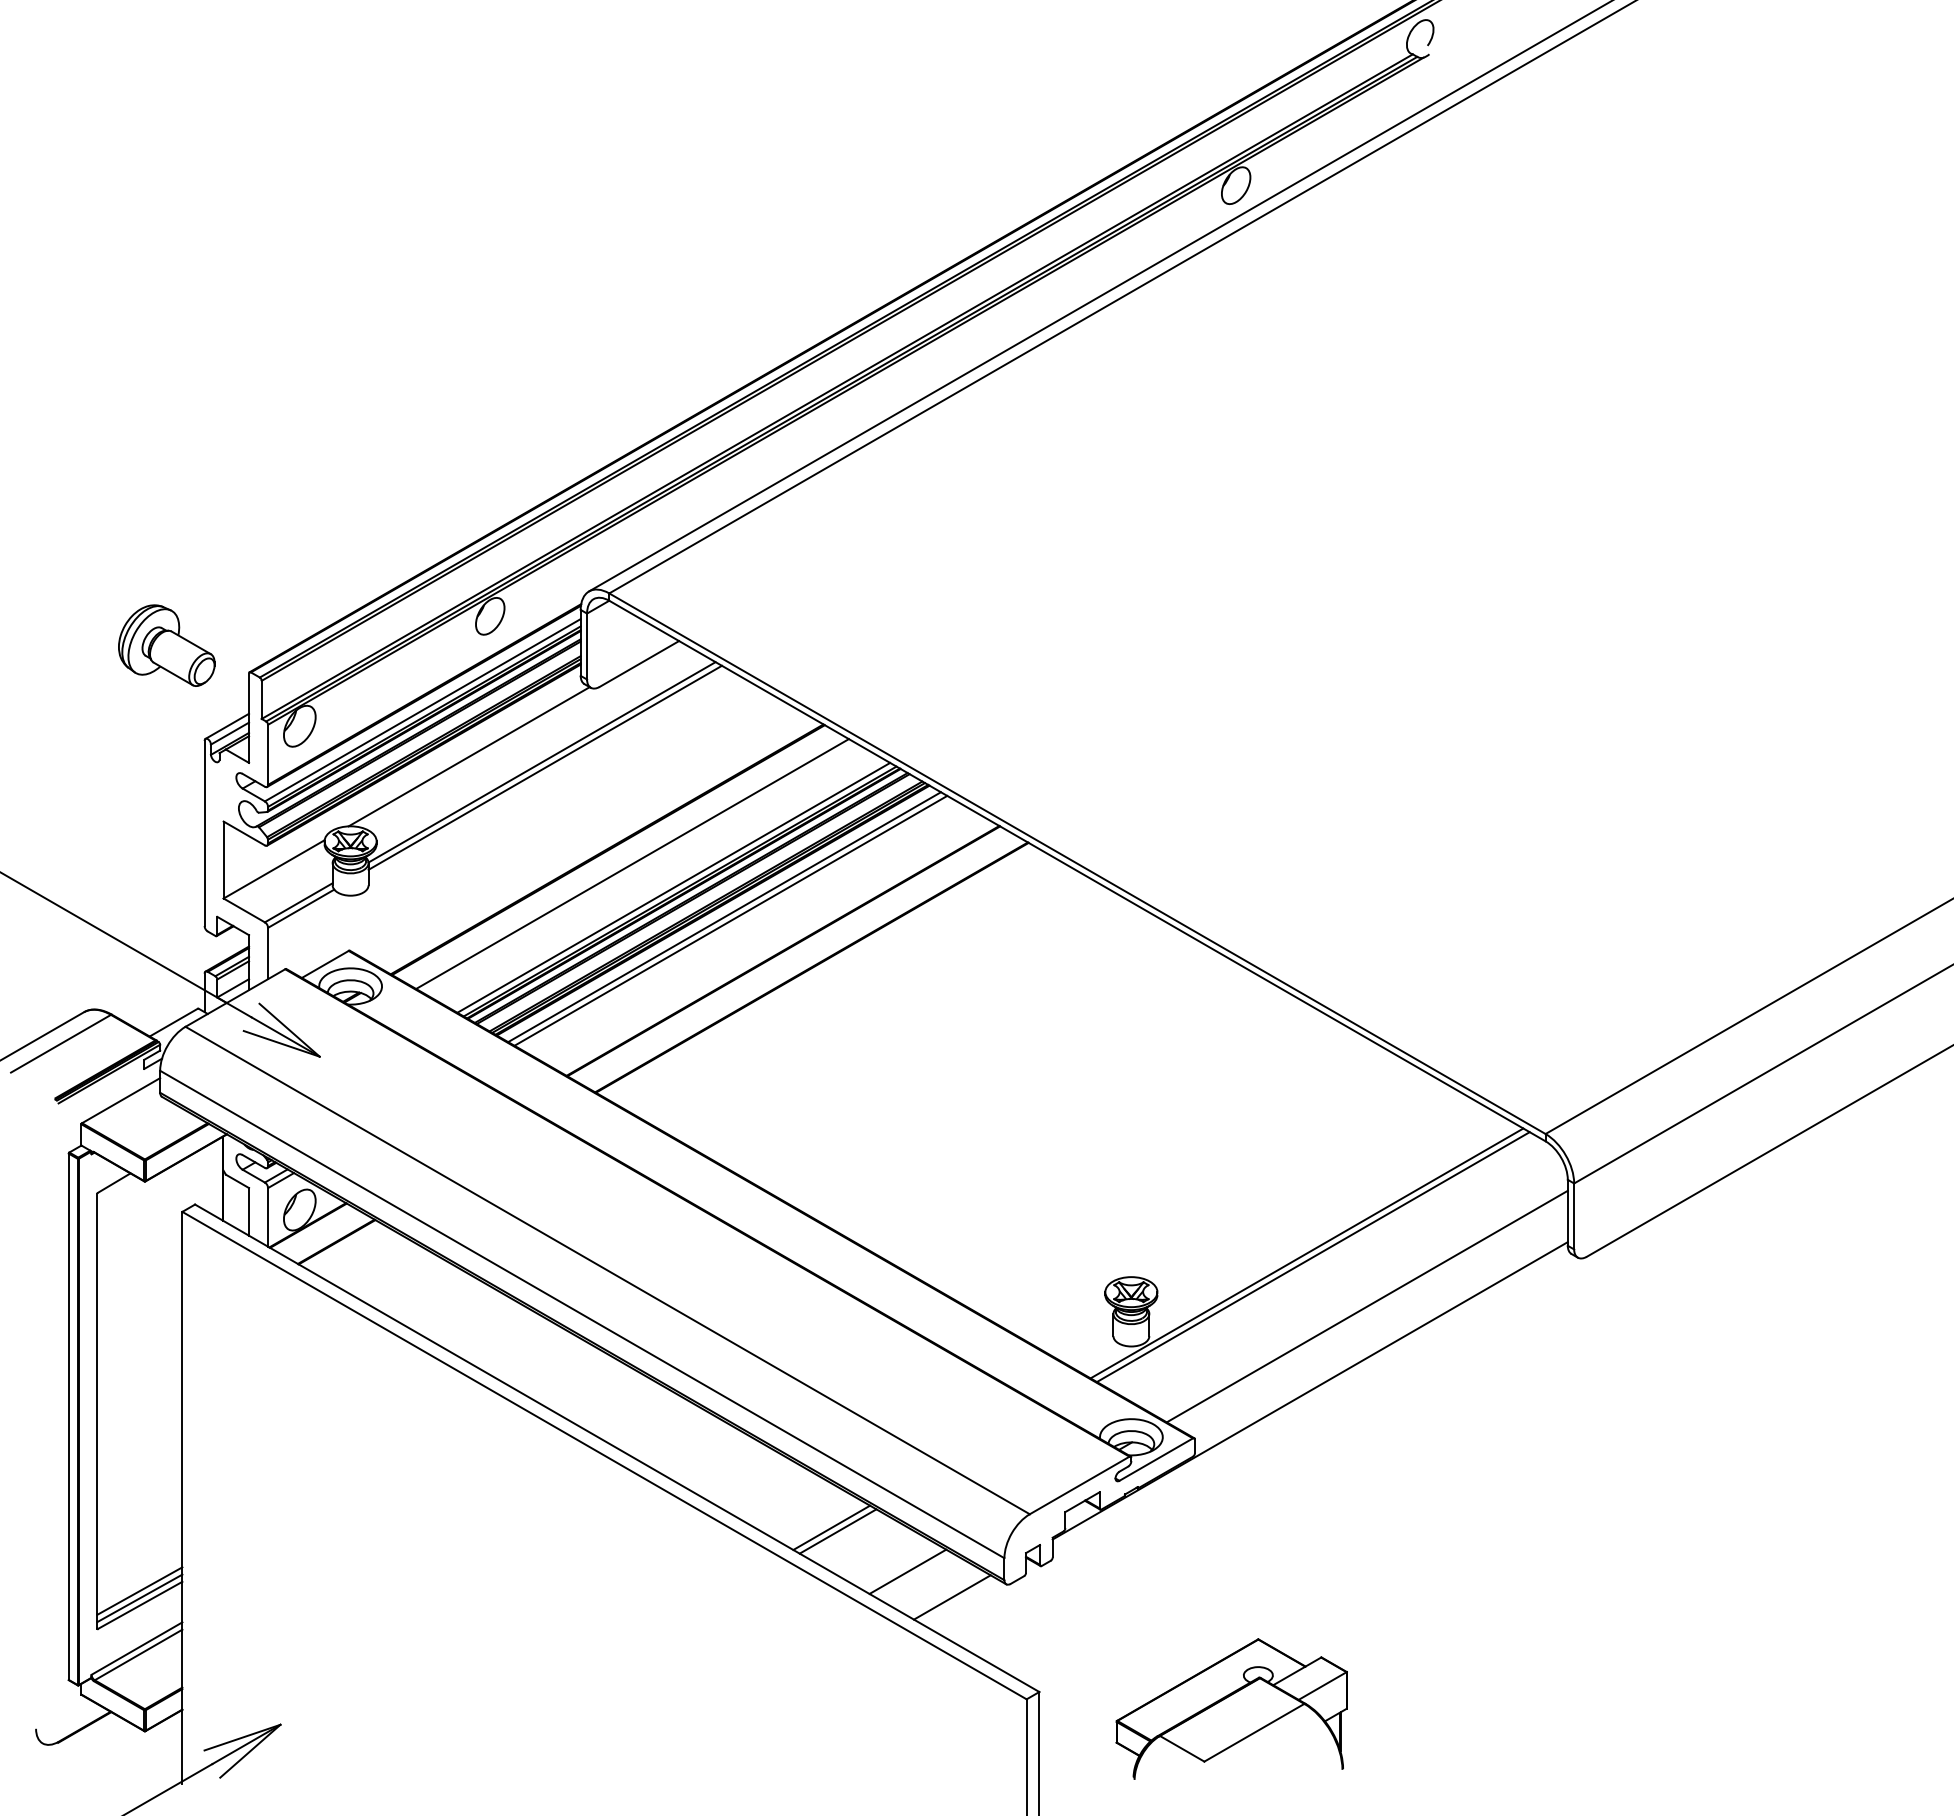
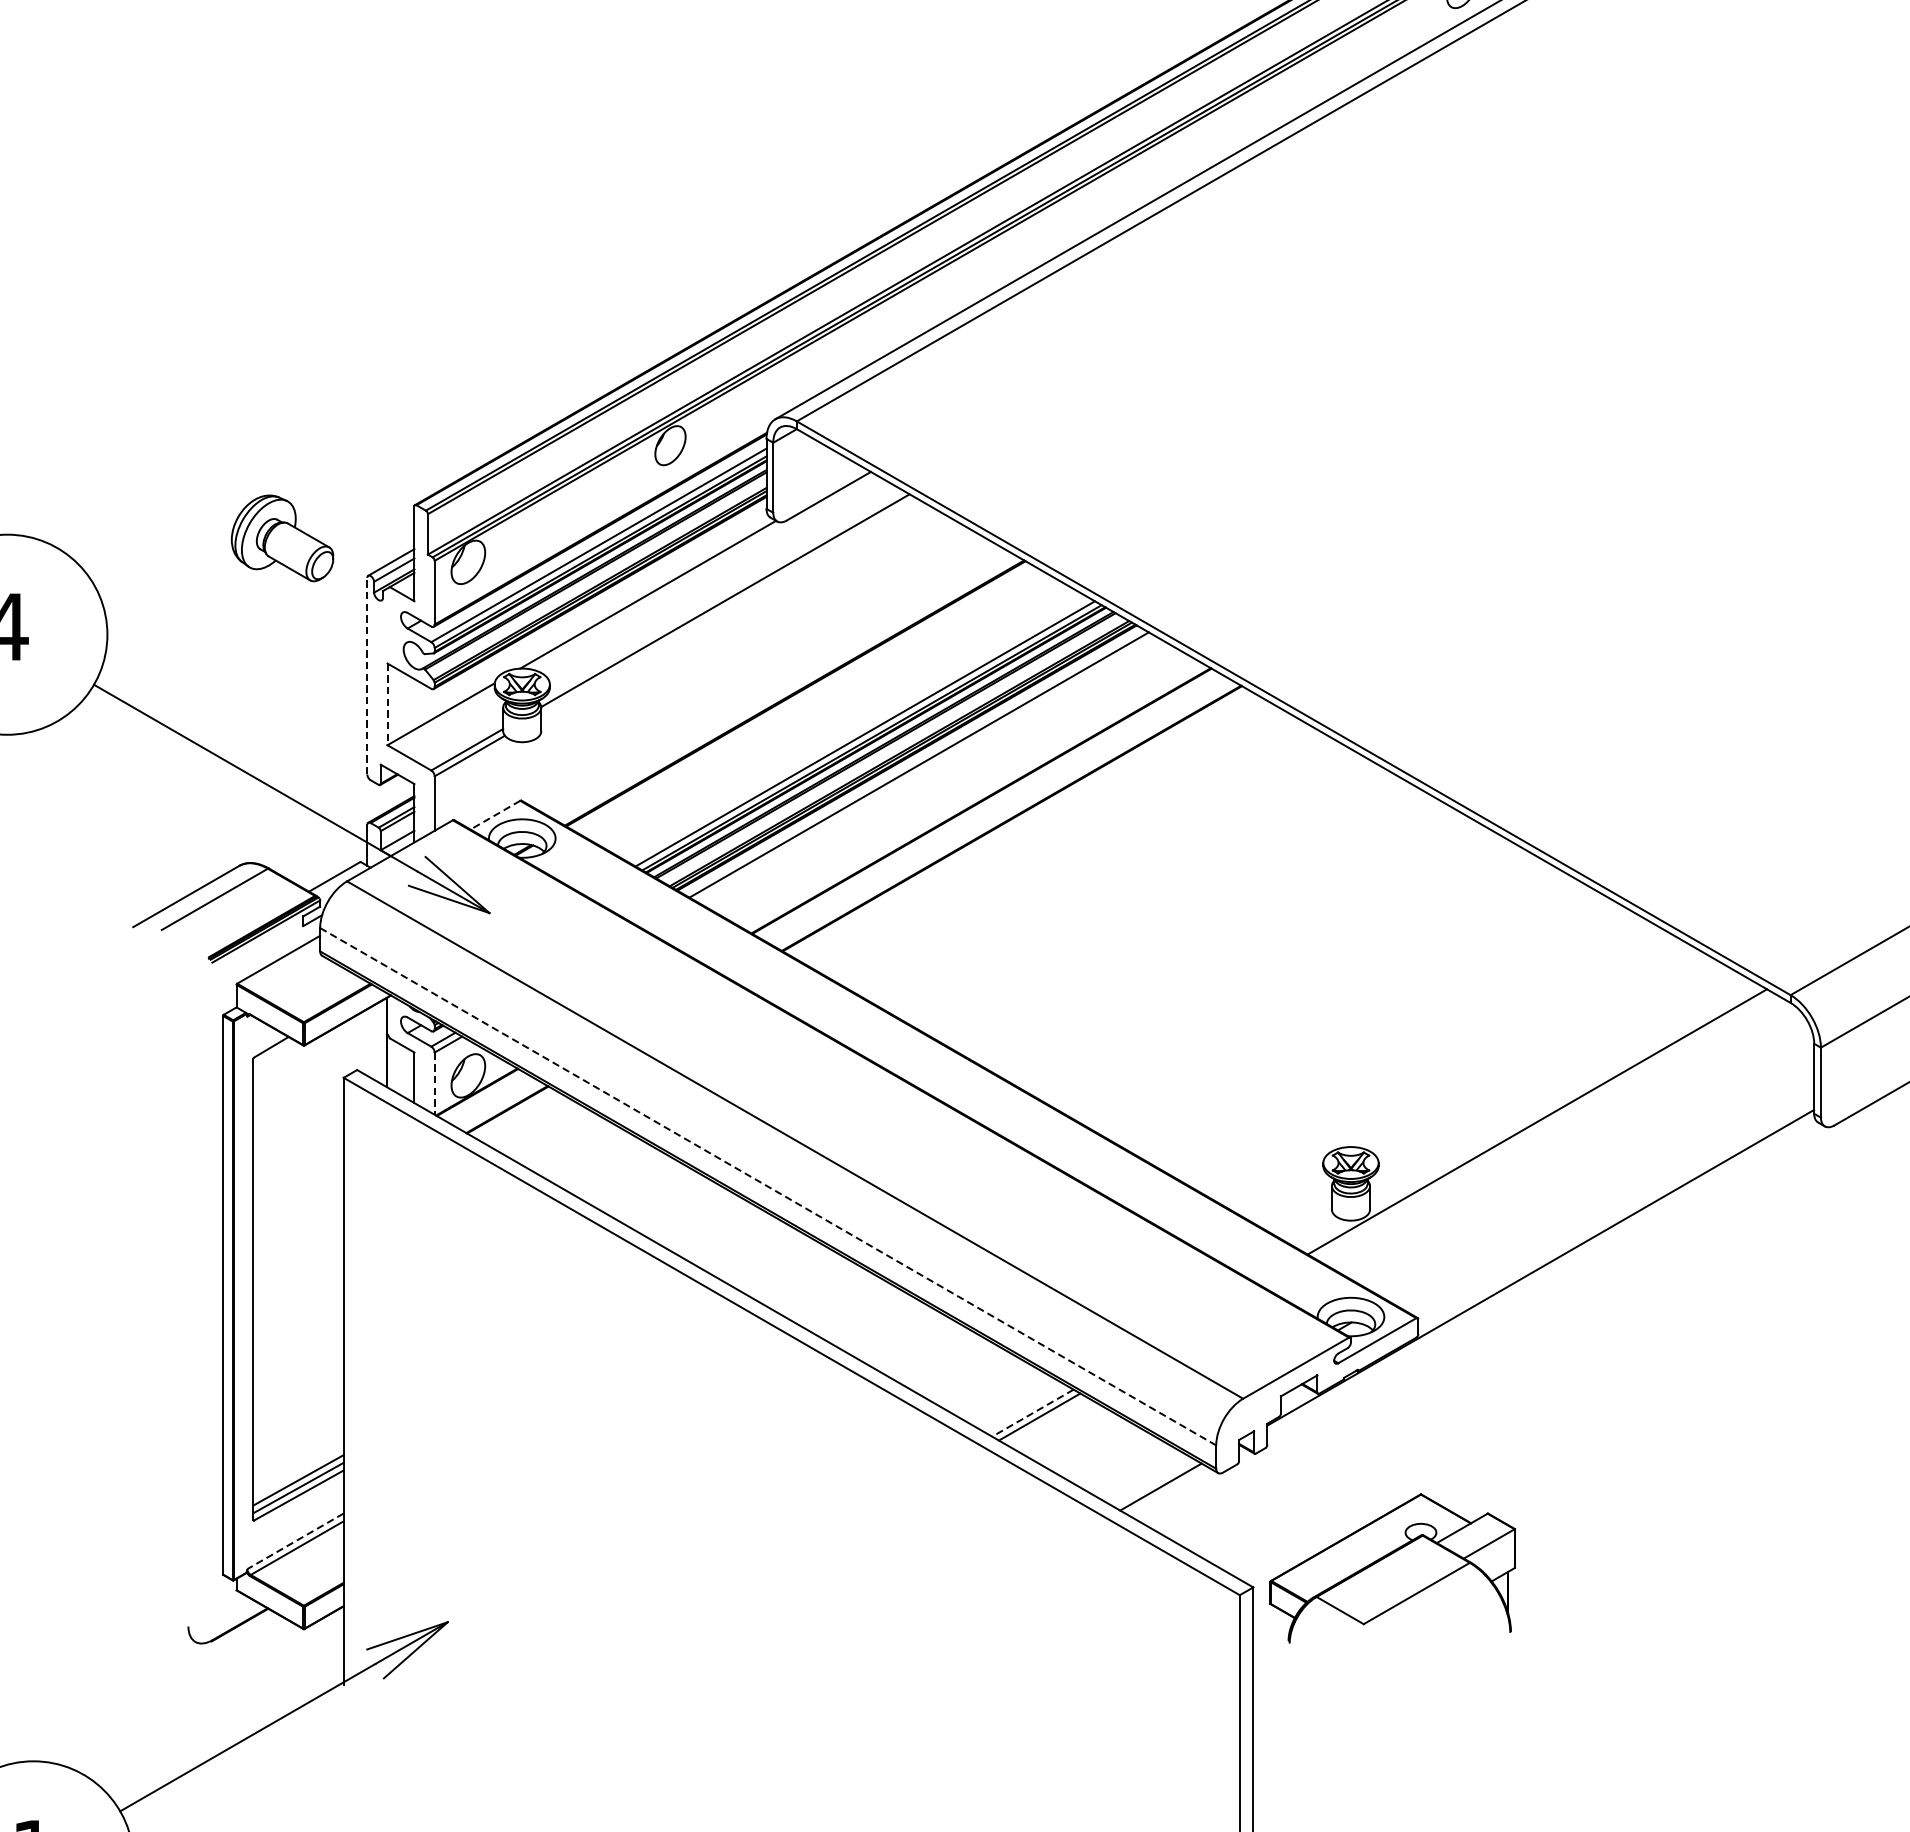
part: (166, 645) -> (282, 538), moved
line: (544, 767) -> (728, 606), removed
line: (204, 833) -> (367, 676), solid -> dashed
line: (223, 860) -> (387, 704), solid -> dashed
line: (632, 863) -> (821, 708), removed
line: (730, 920) -> (925, 768), removed
line: (324, 964) -> (494, 815), solid -> dashed
line: (268, 1217) -> (435, 1083), solid -> dashed
line: (1312, 1257) -> (1543, 1126), removed
line: (1366, 1306) -> (1600, 1178), removed
line: (582, 1314) -> (768, 1186), solid -> dashed
line: (831, 1528) -> (1032, 1413), solid -> dashed
line: (907, 1571) -> (1113, 1459), removed
line: (136, 1648) -> (295, 1541), solid -> dashed
part: (1231, 1708) -> (1392, 1567), moved

